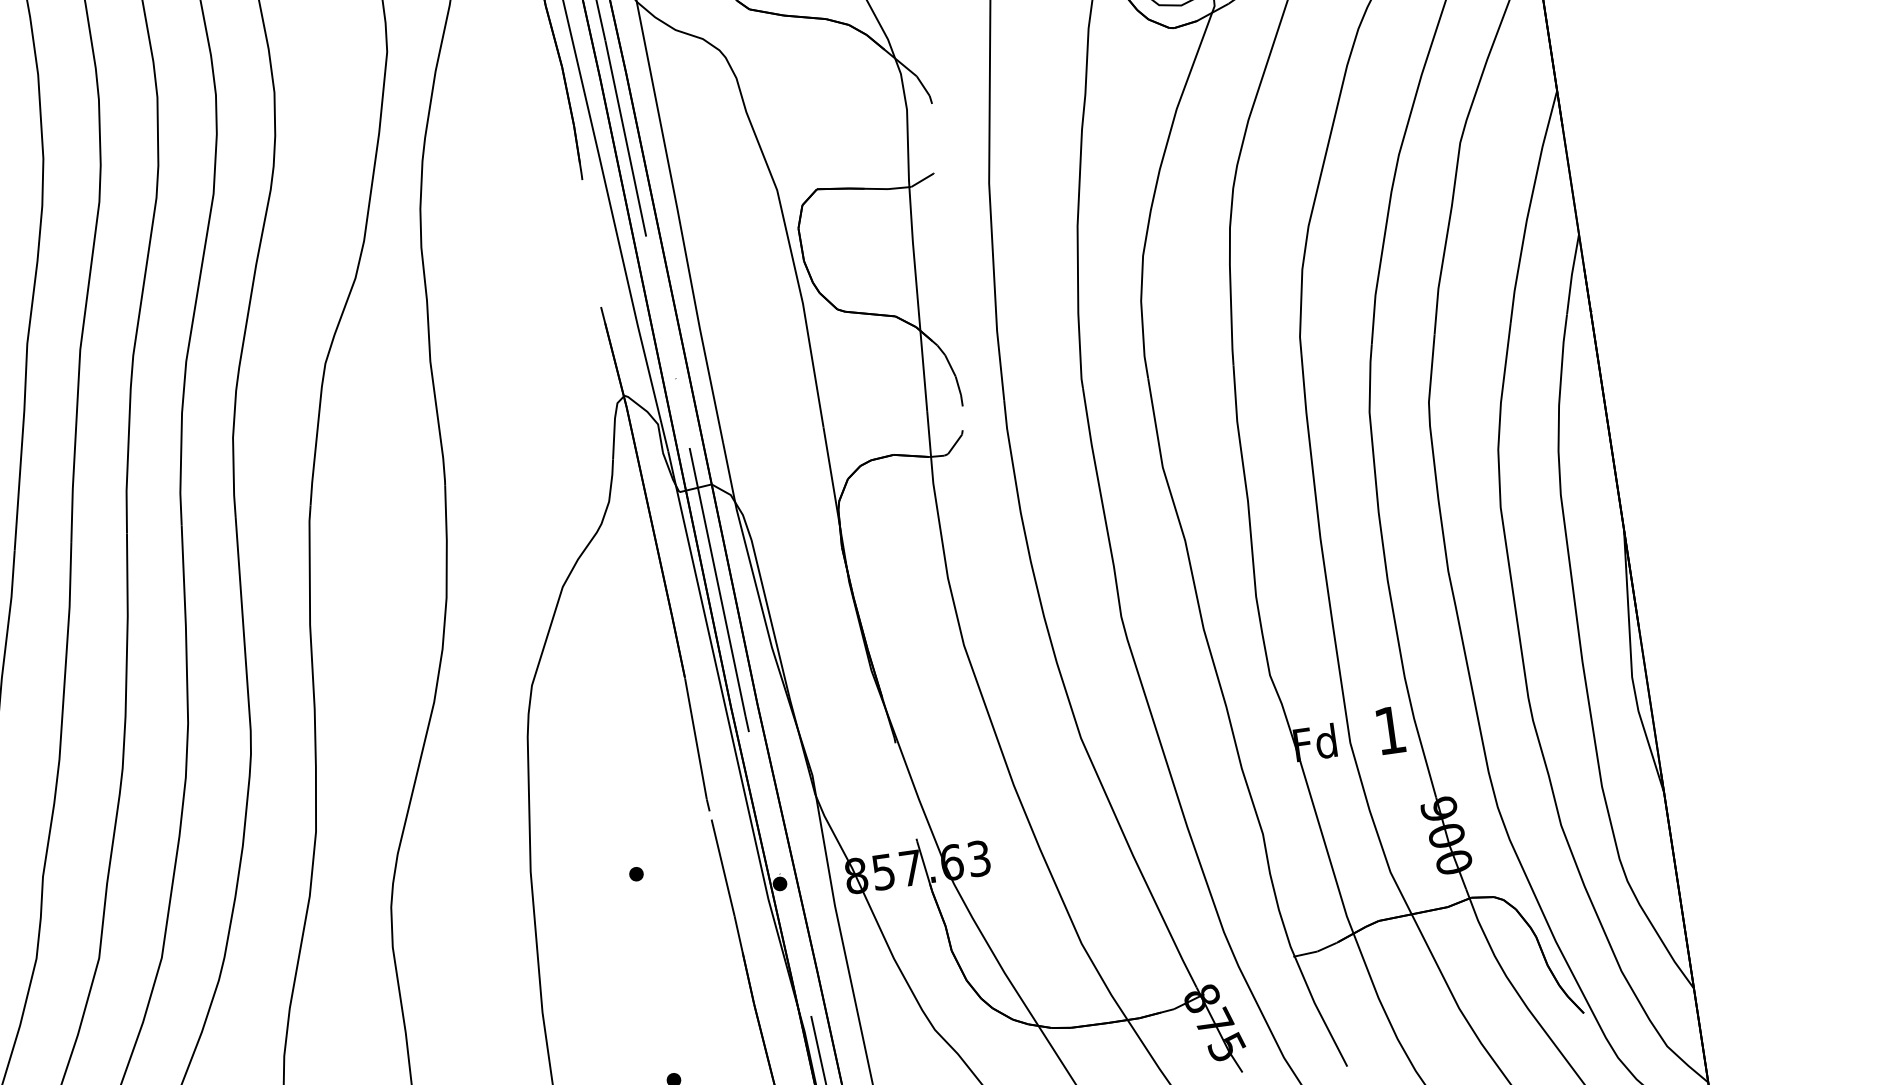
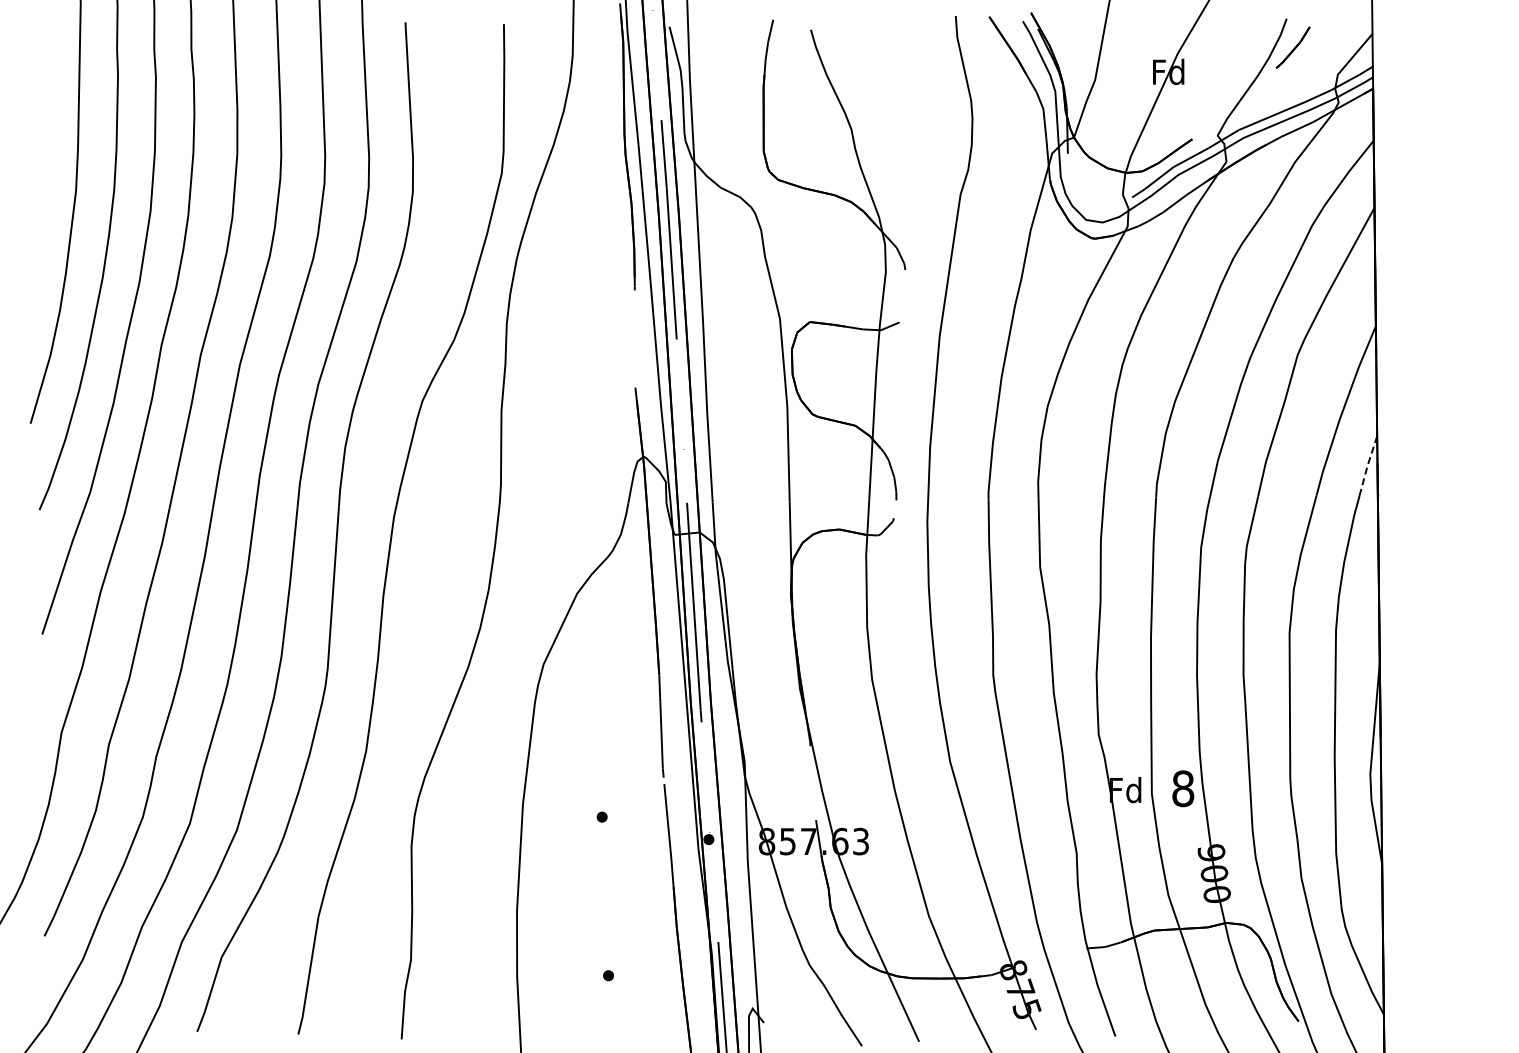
line: (1571, 274) -> (1367, 465), solid -> dashed
text: (1390, 730) -> (1183, 788), 1 -> 8

